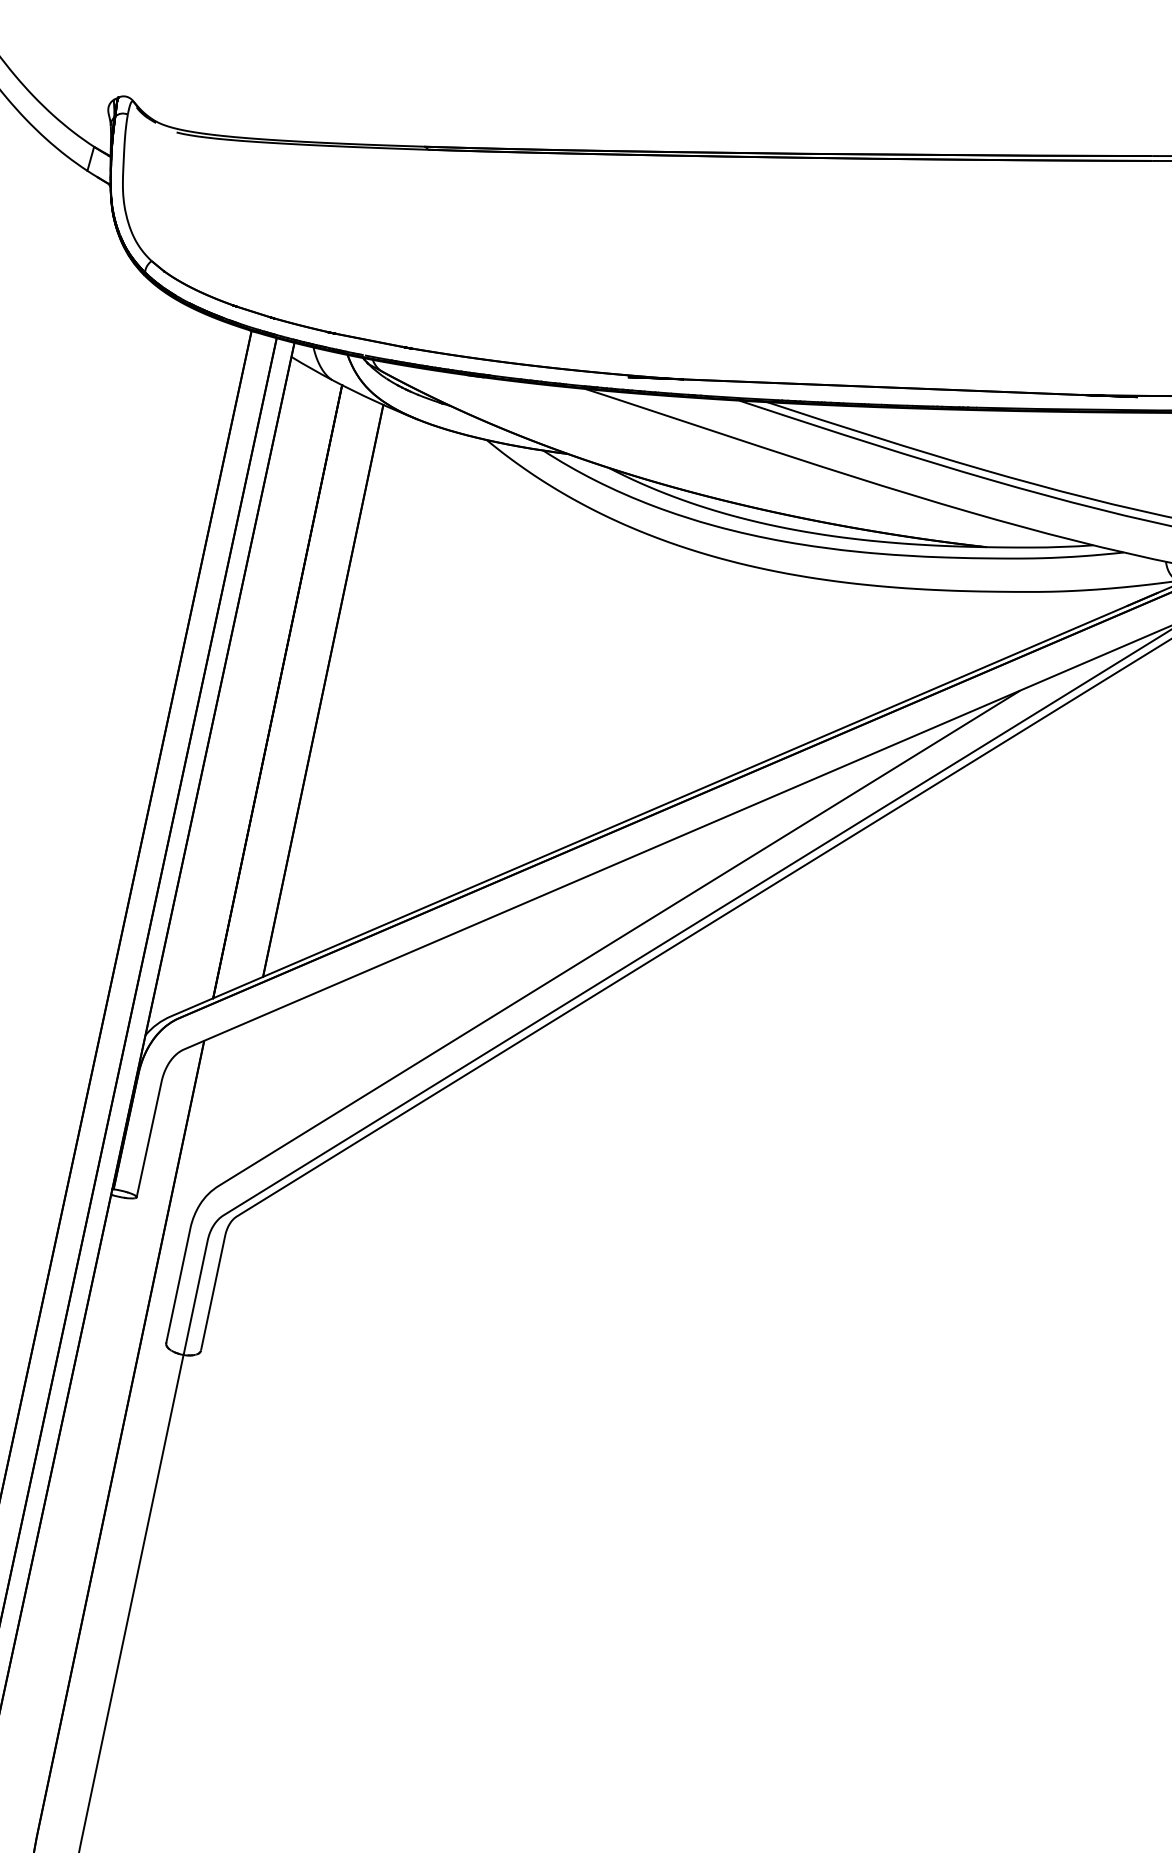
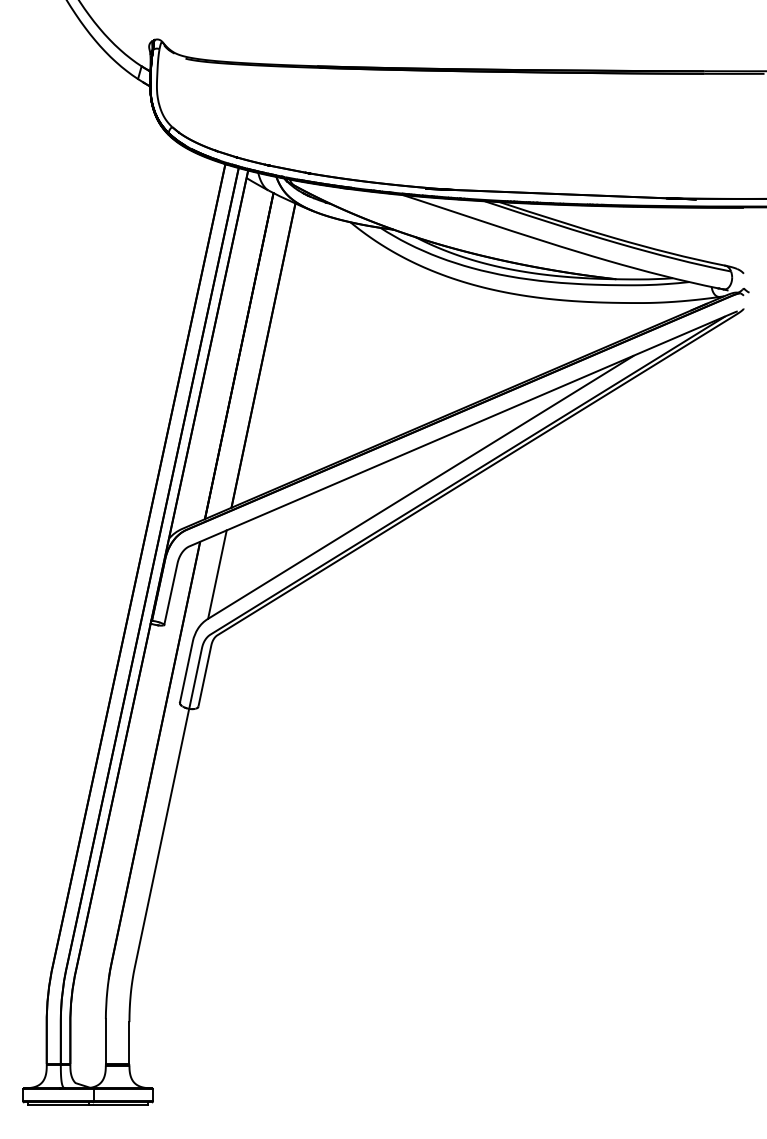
line: (236, 1102) -> (217, 574), added

